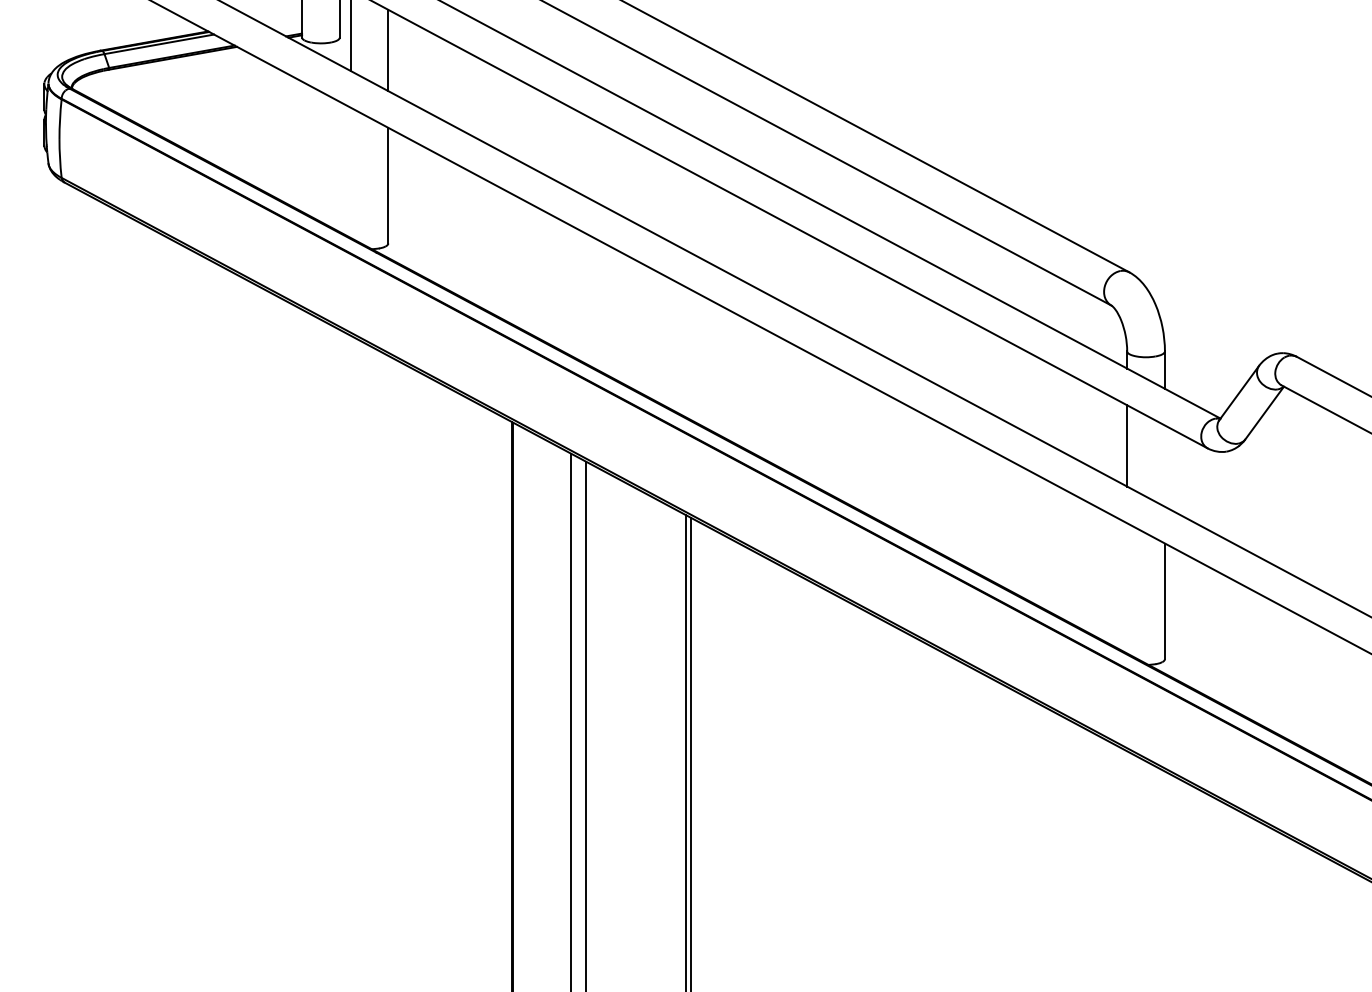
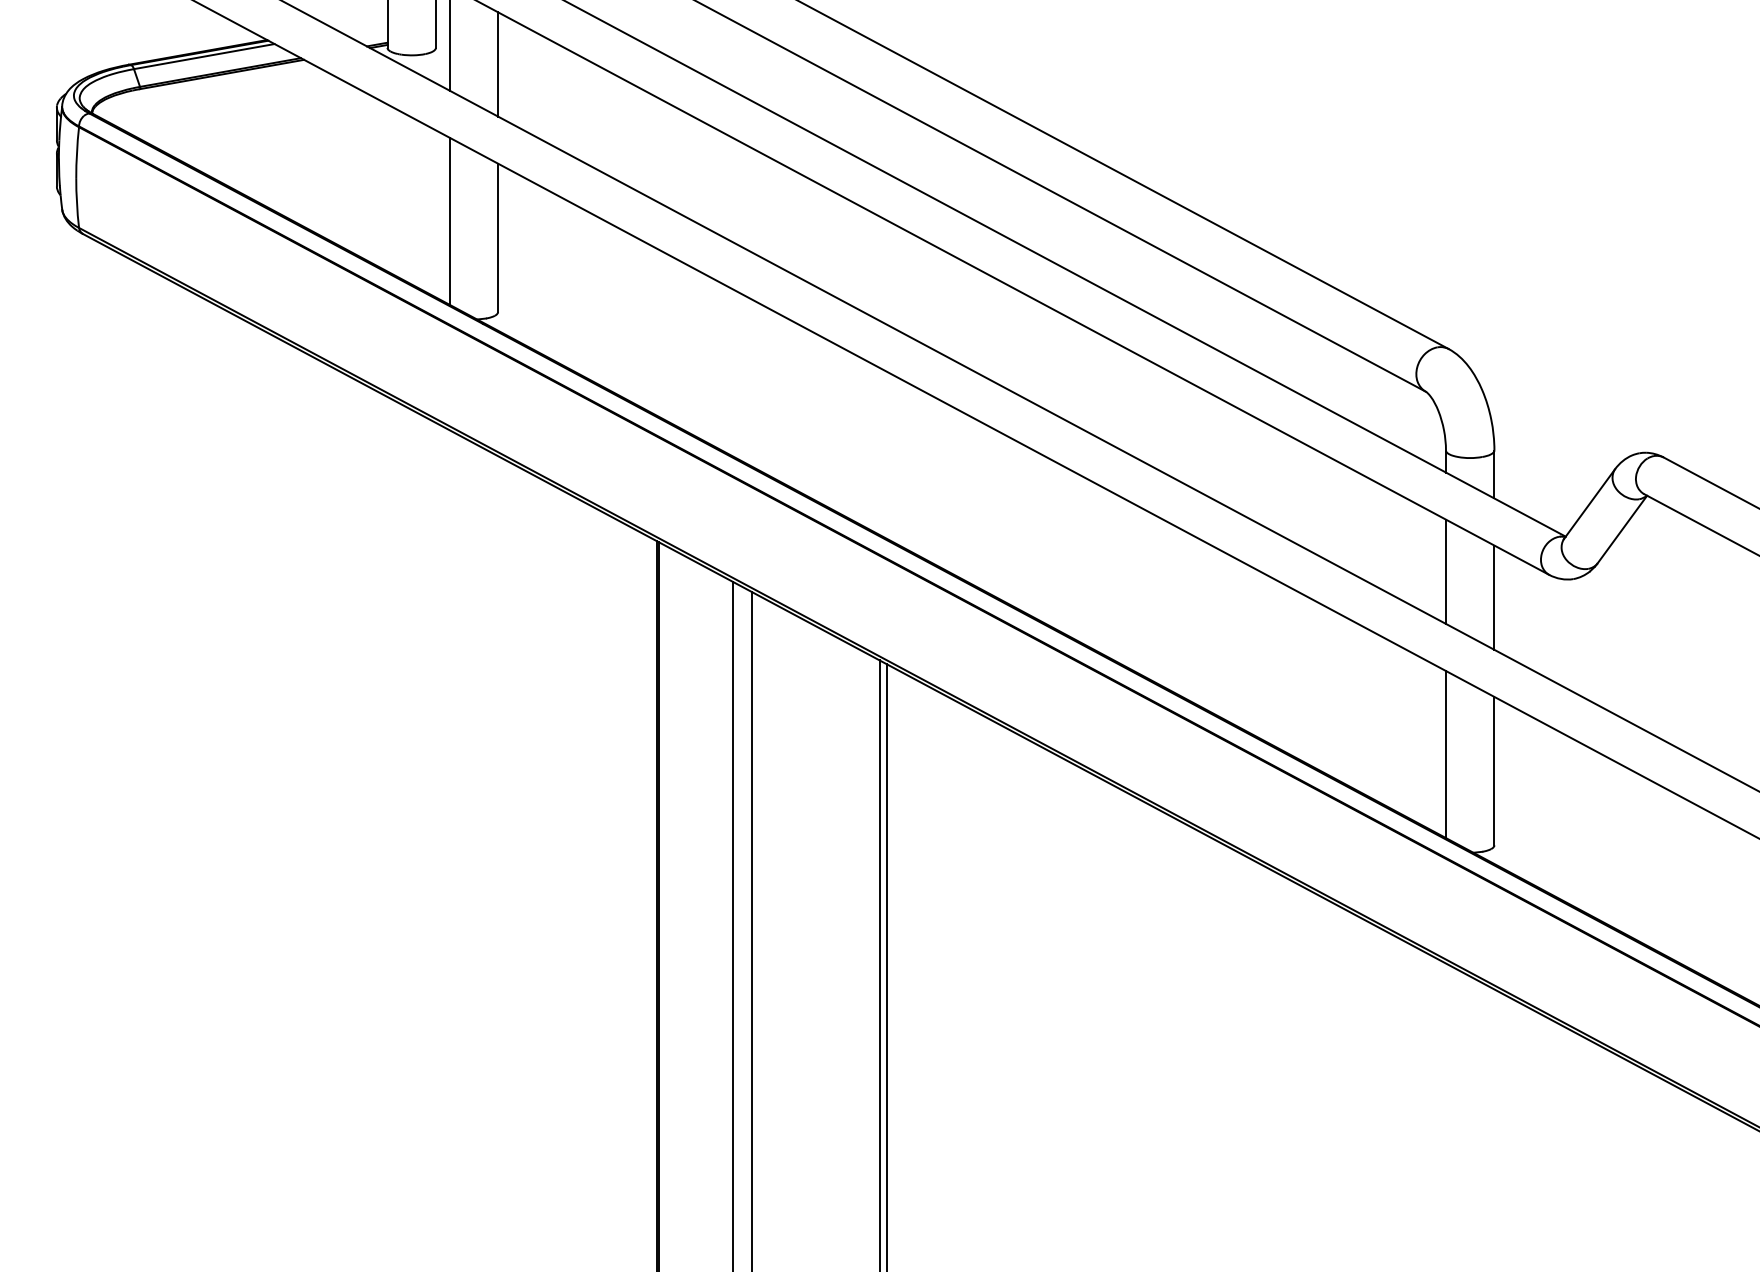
line: (350, 172) -> (449, 220), added
line: (1165, 465) -> (1494, 597), added
line: (1127, 588) -> (1446, 754), added

